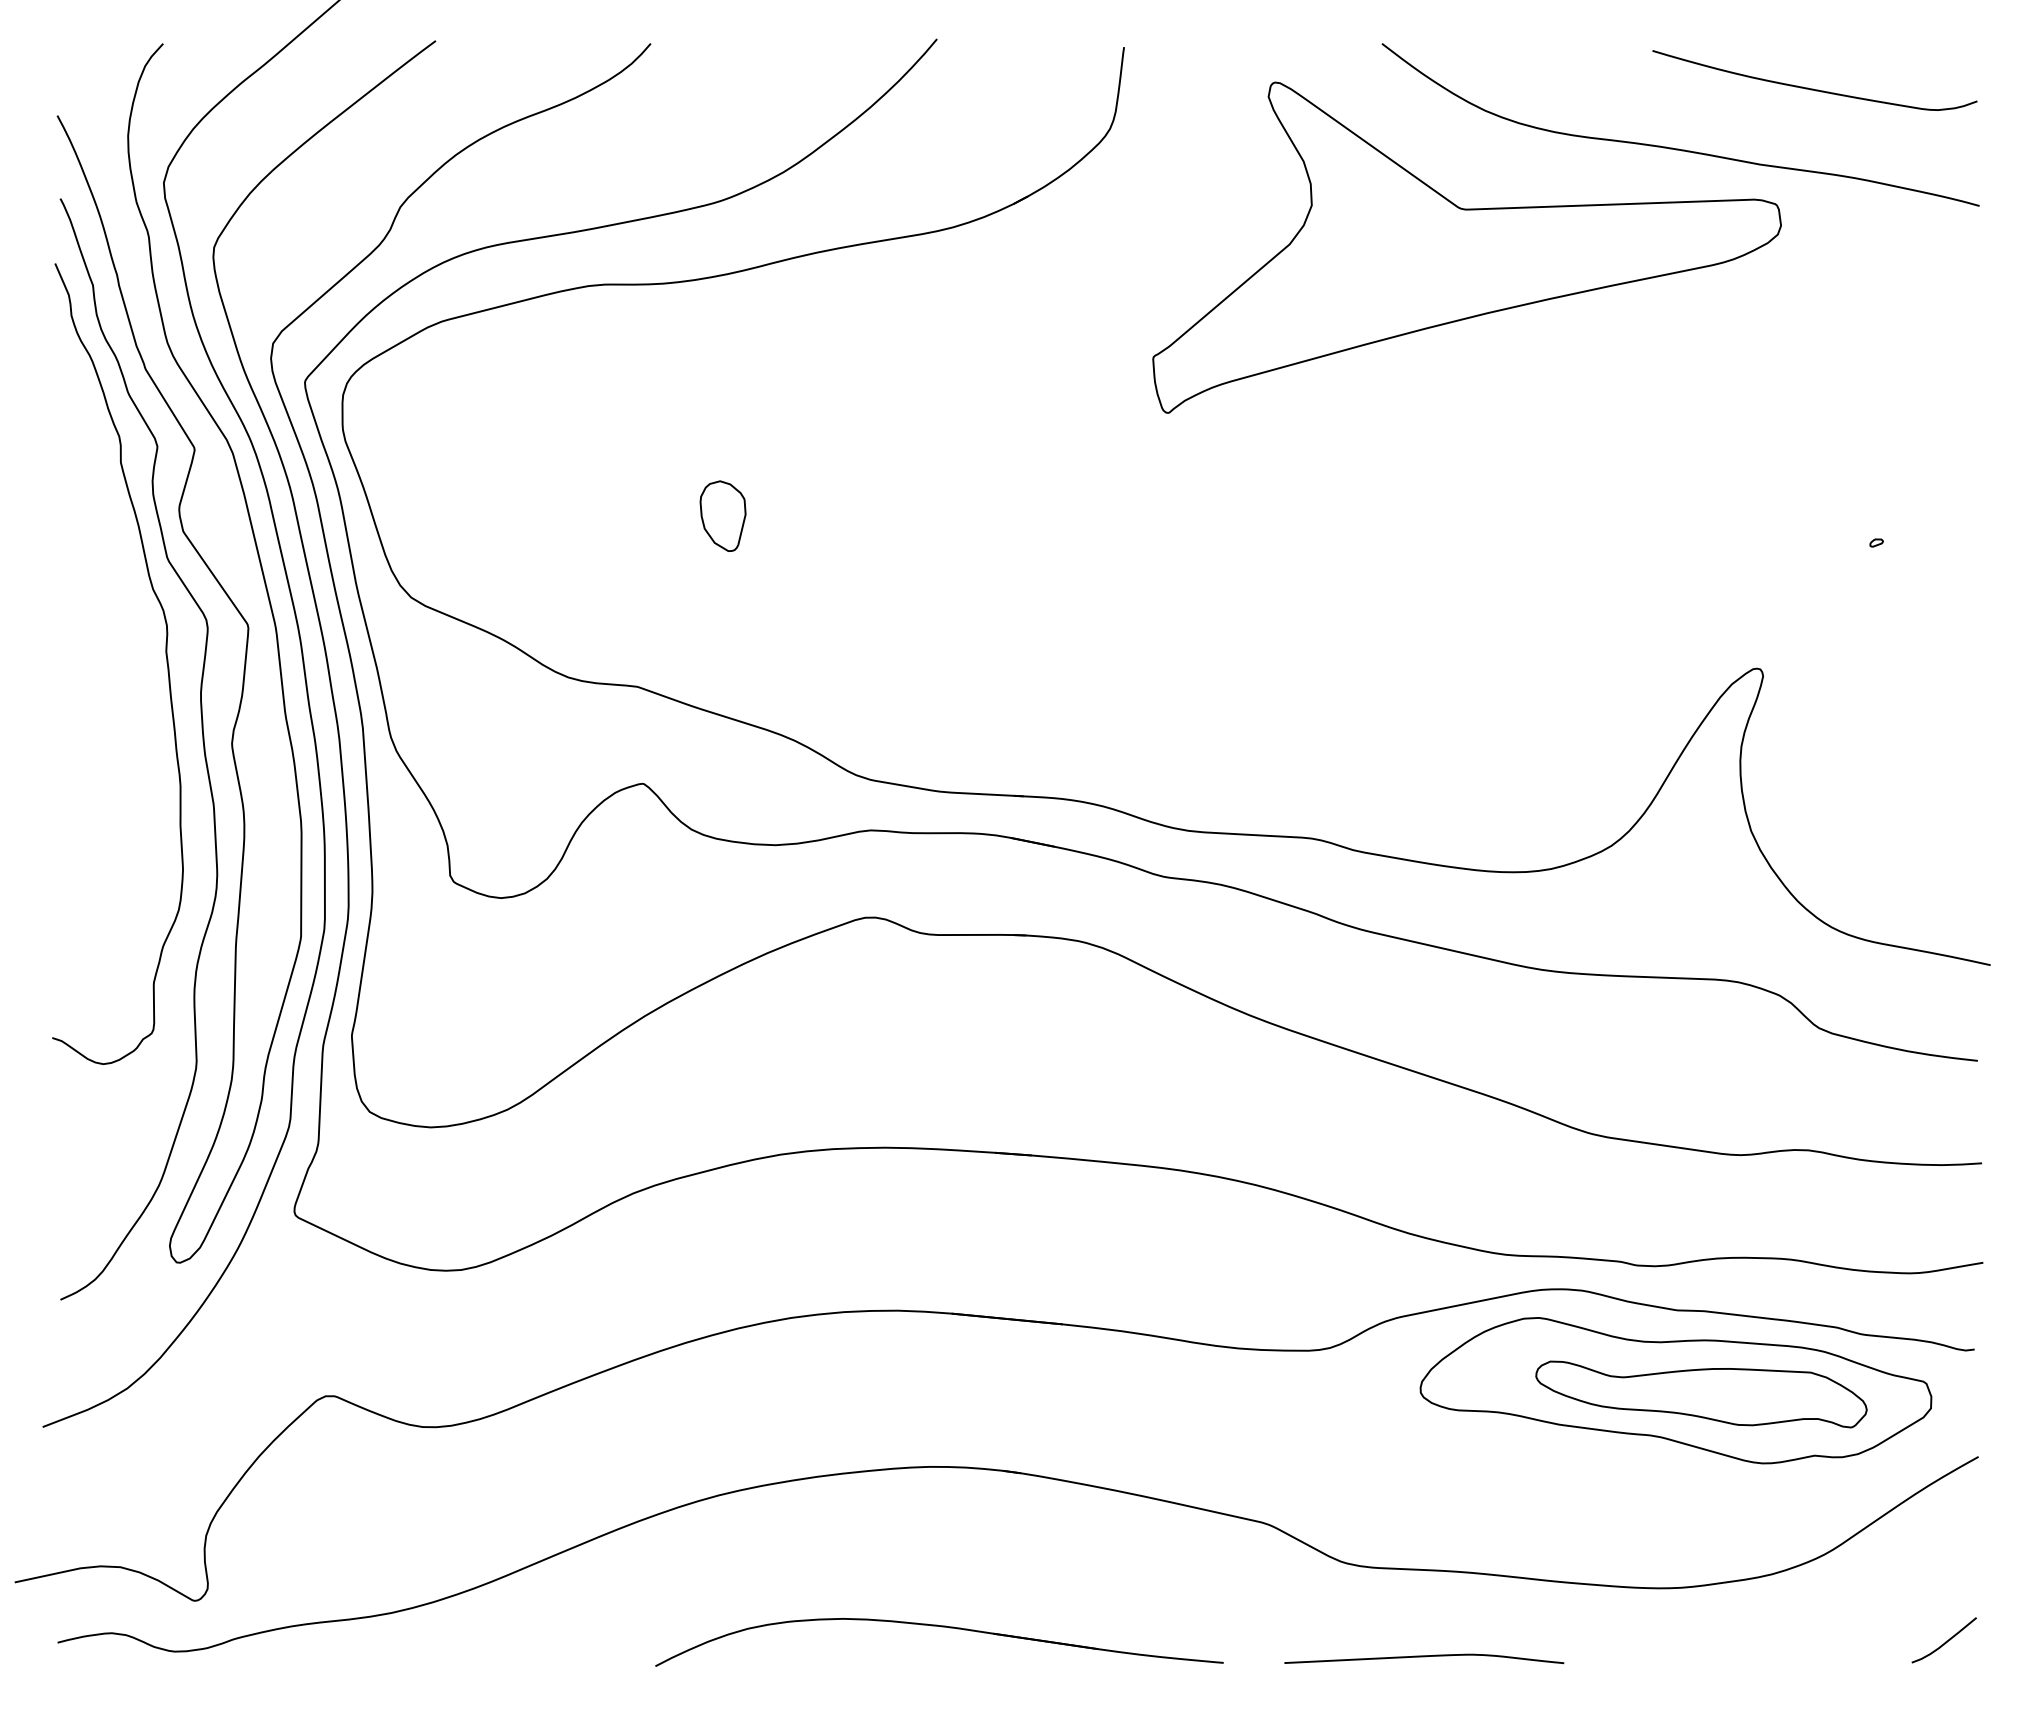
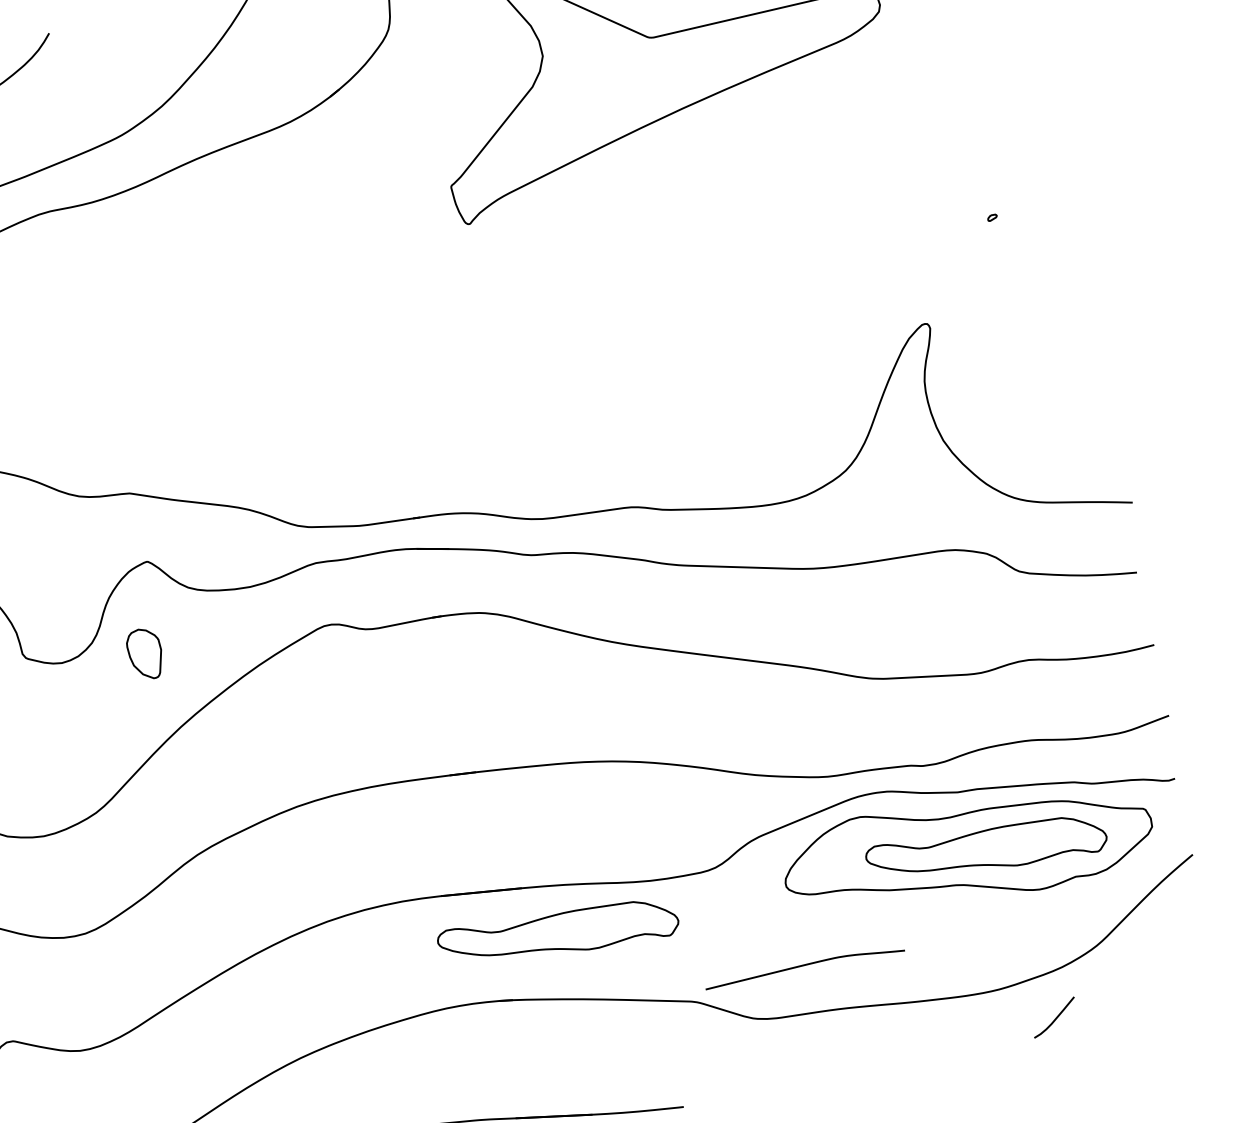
part: (722, 515) -> (144, 653), moved
part: (1100, 1394) -> (558, 932), added
curve: (1945, 1641) -> (1055, 1018), moved
curve: (1424, 1657) -> (804, 966), moved

